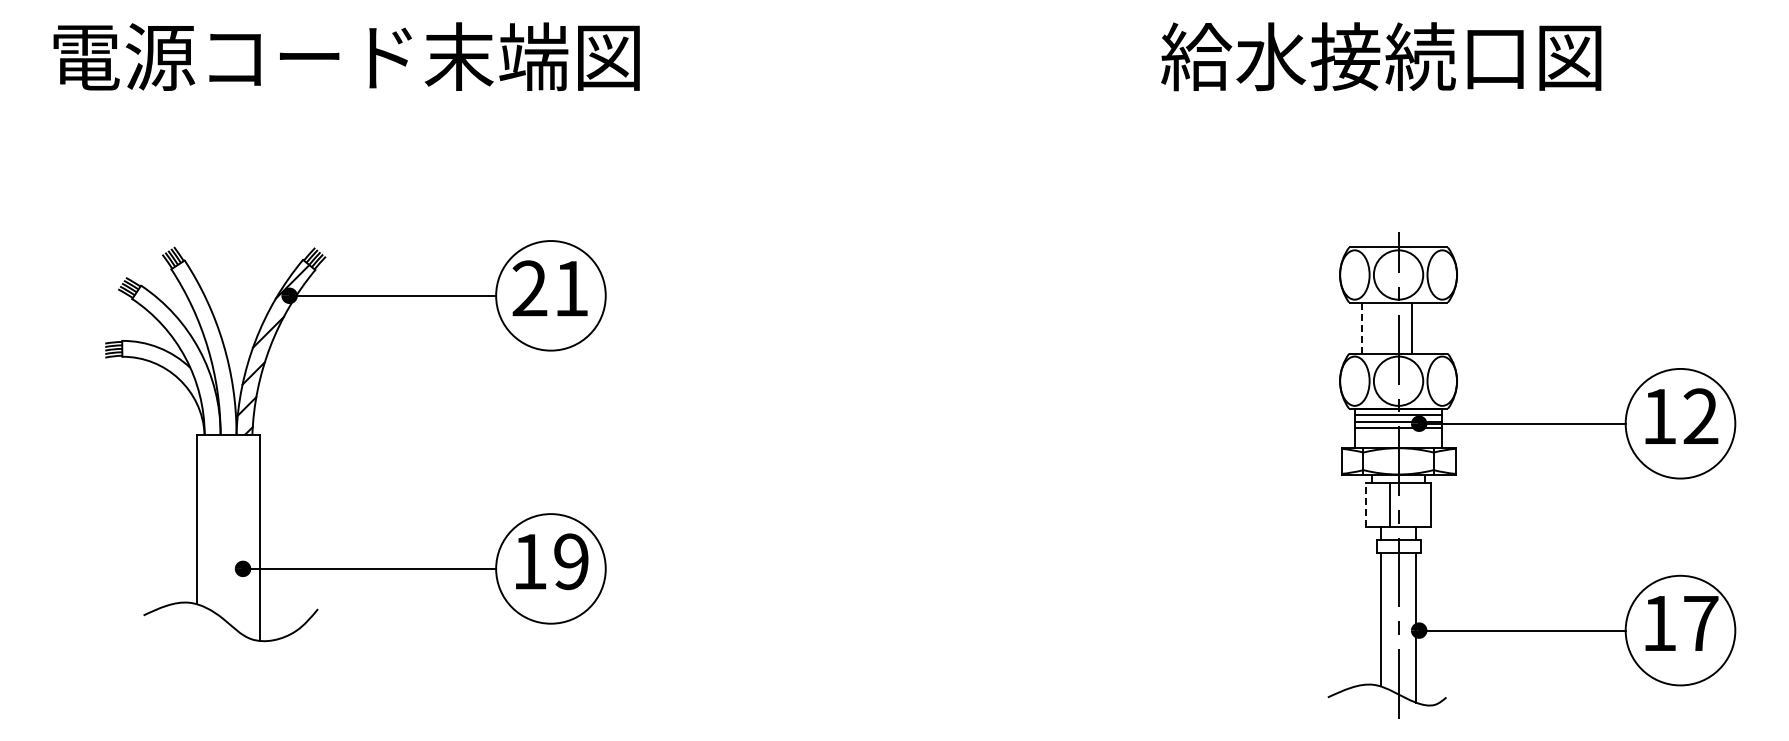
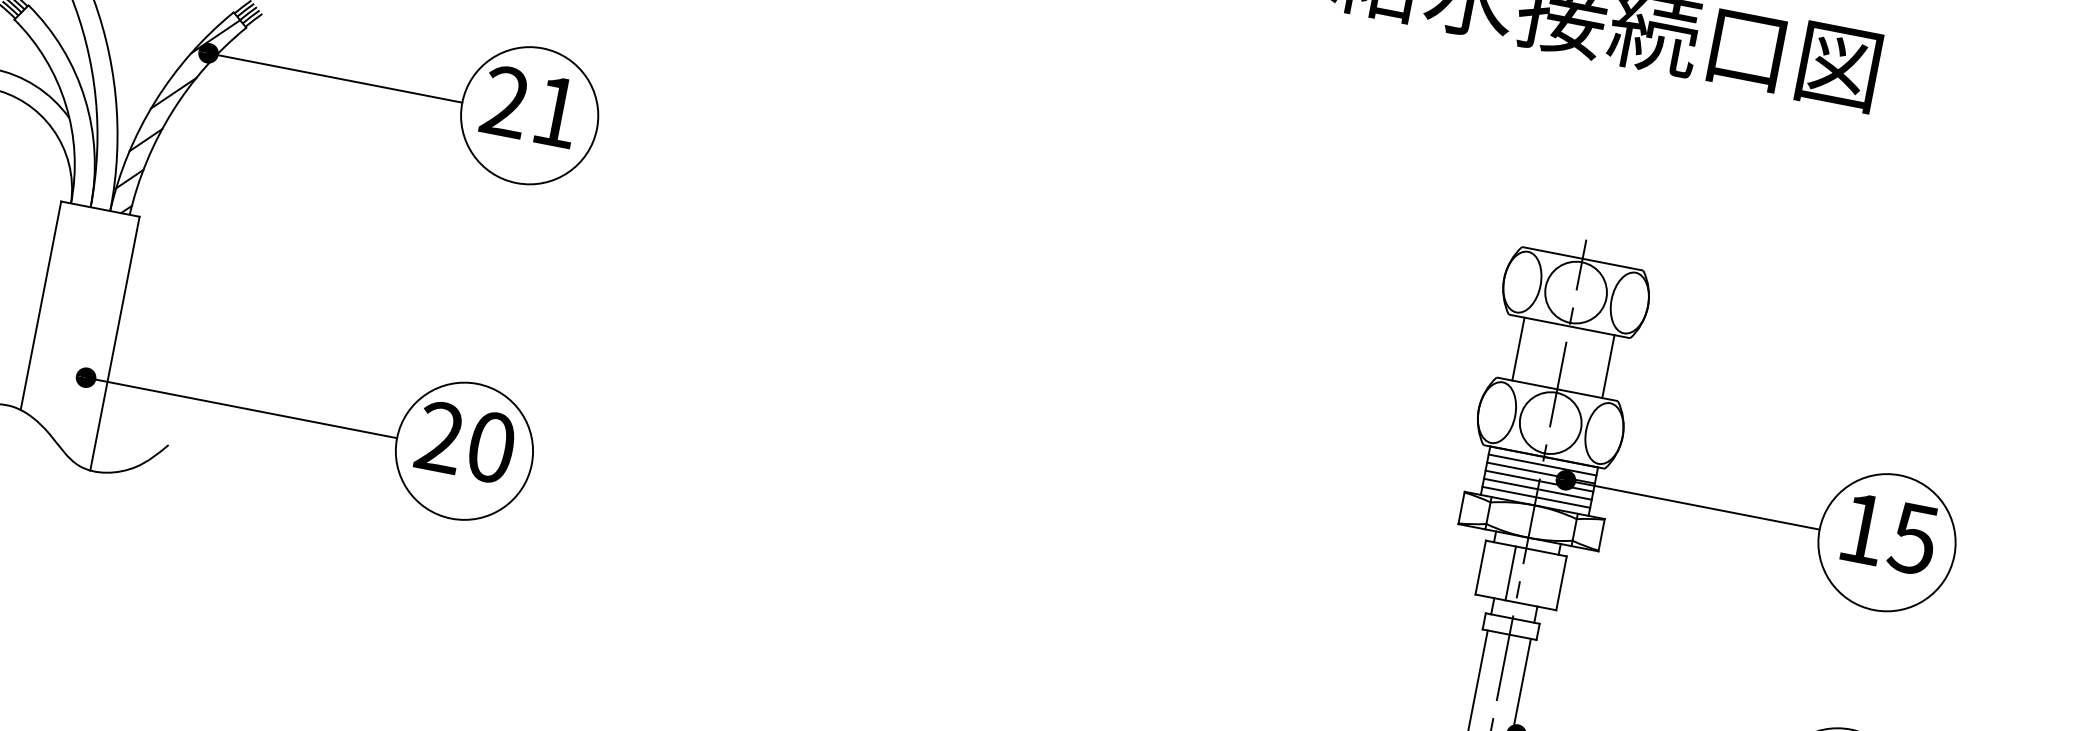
line: (1412, 327) -> (1608, 365), moved
line: (1361, 328) -> (1517, 349), dashed -> solid
text: (1700, 416) -> (1913, 538), 12 -> 15
line: (1398, 435) -> (1537, 489), added
line: (1398, 441) -> (1536, 497), added
line: (1365, 505) -> (1480, 567), dashed -> solid
text: (550, 561) -> (465, 442), 19 -> 20

